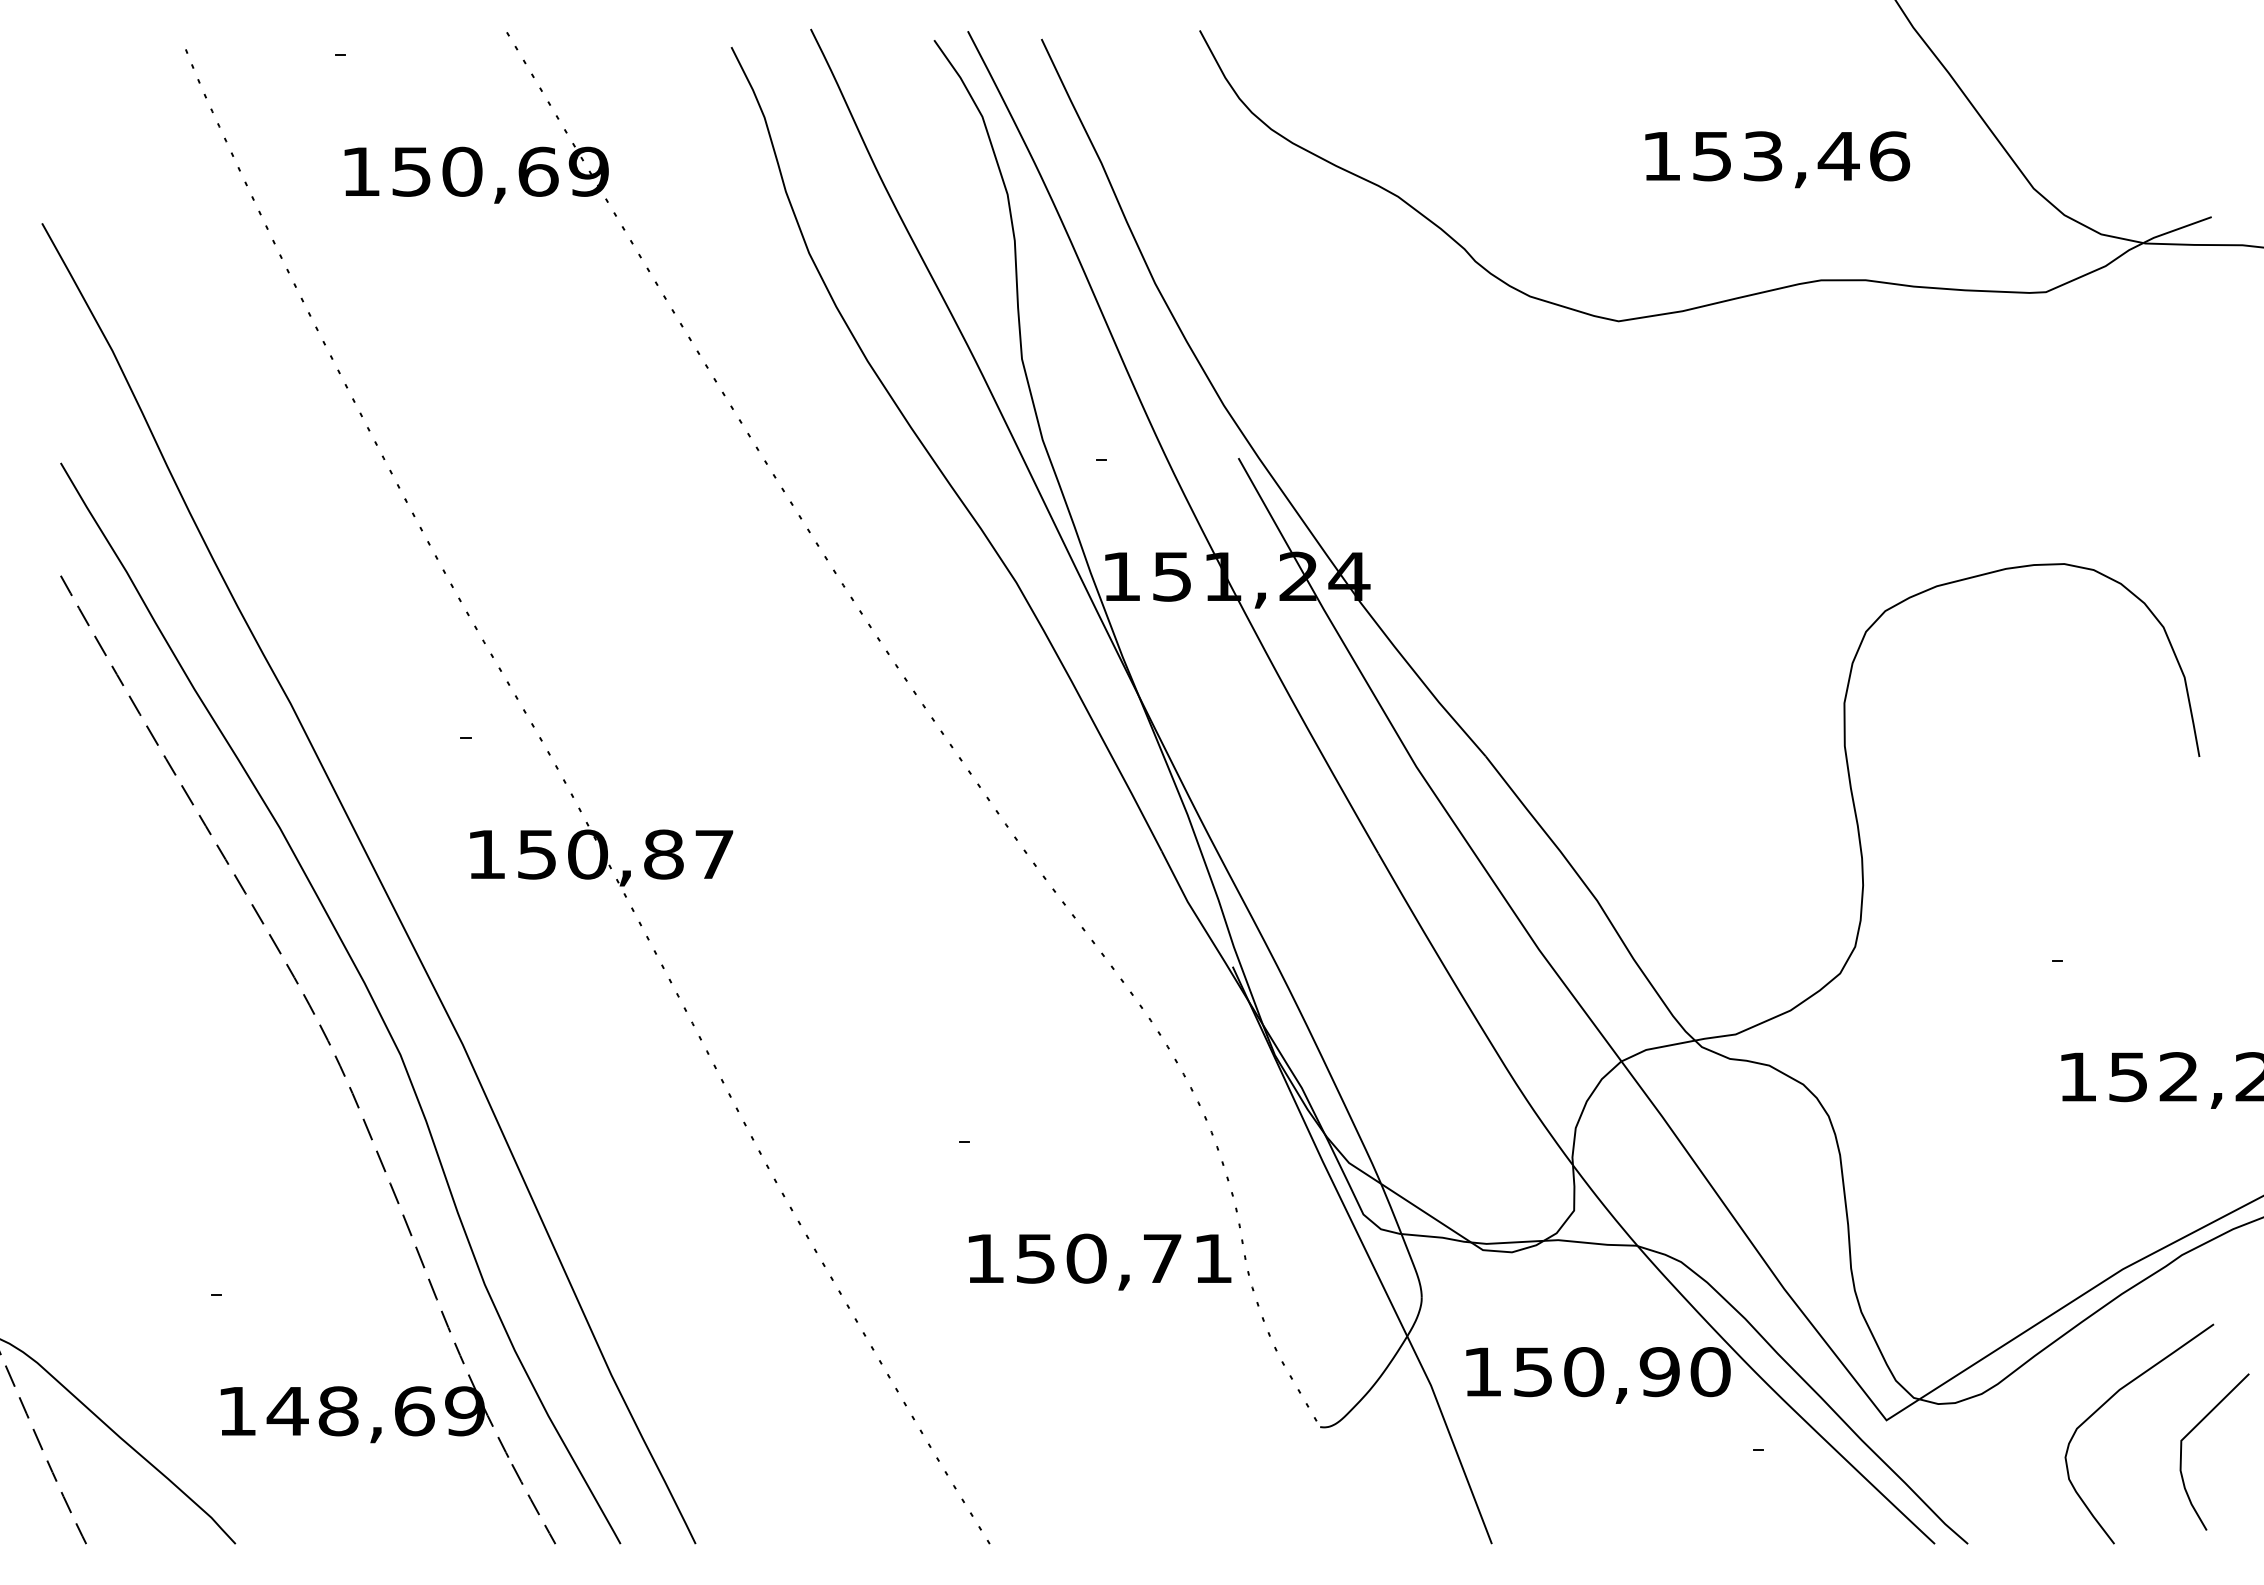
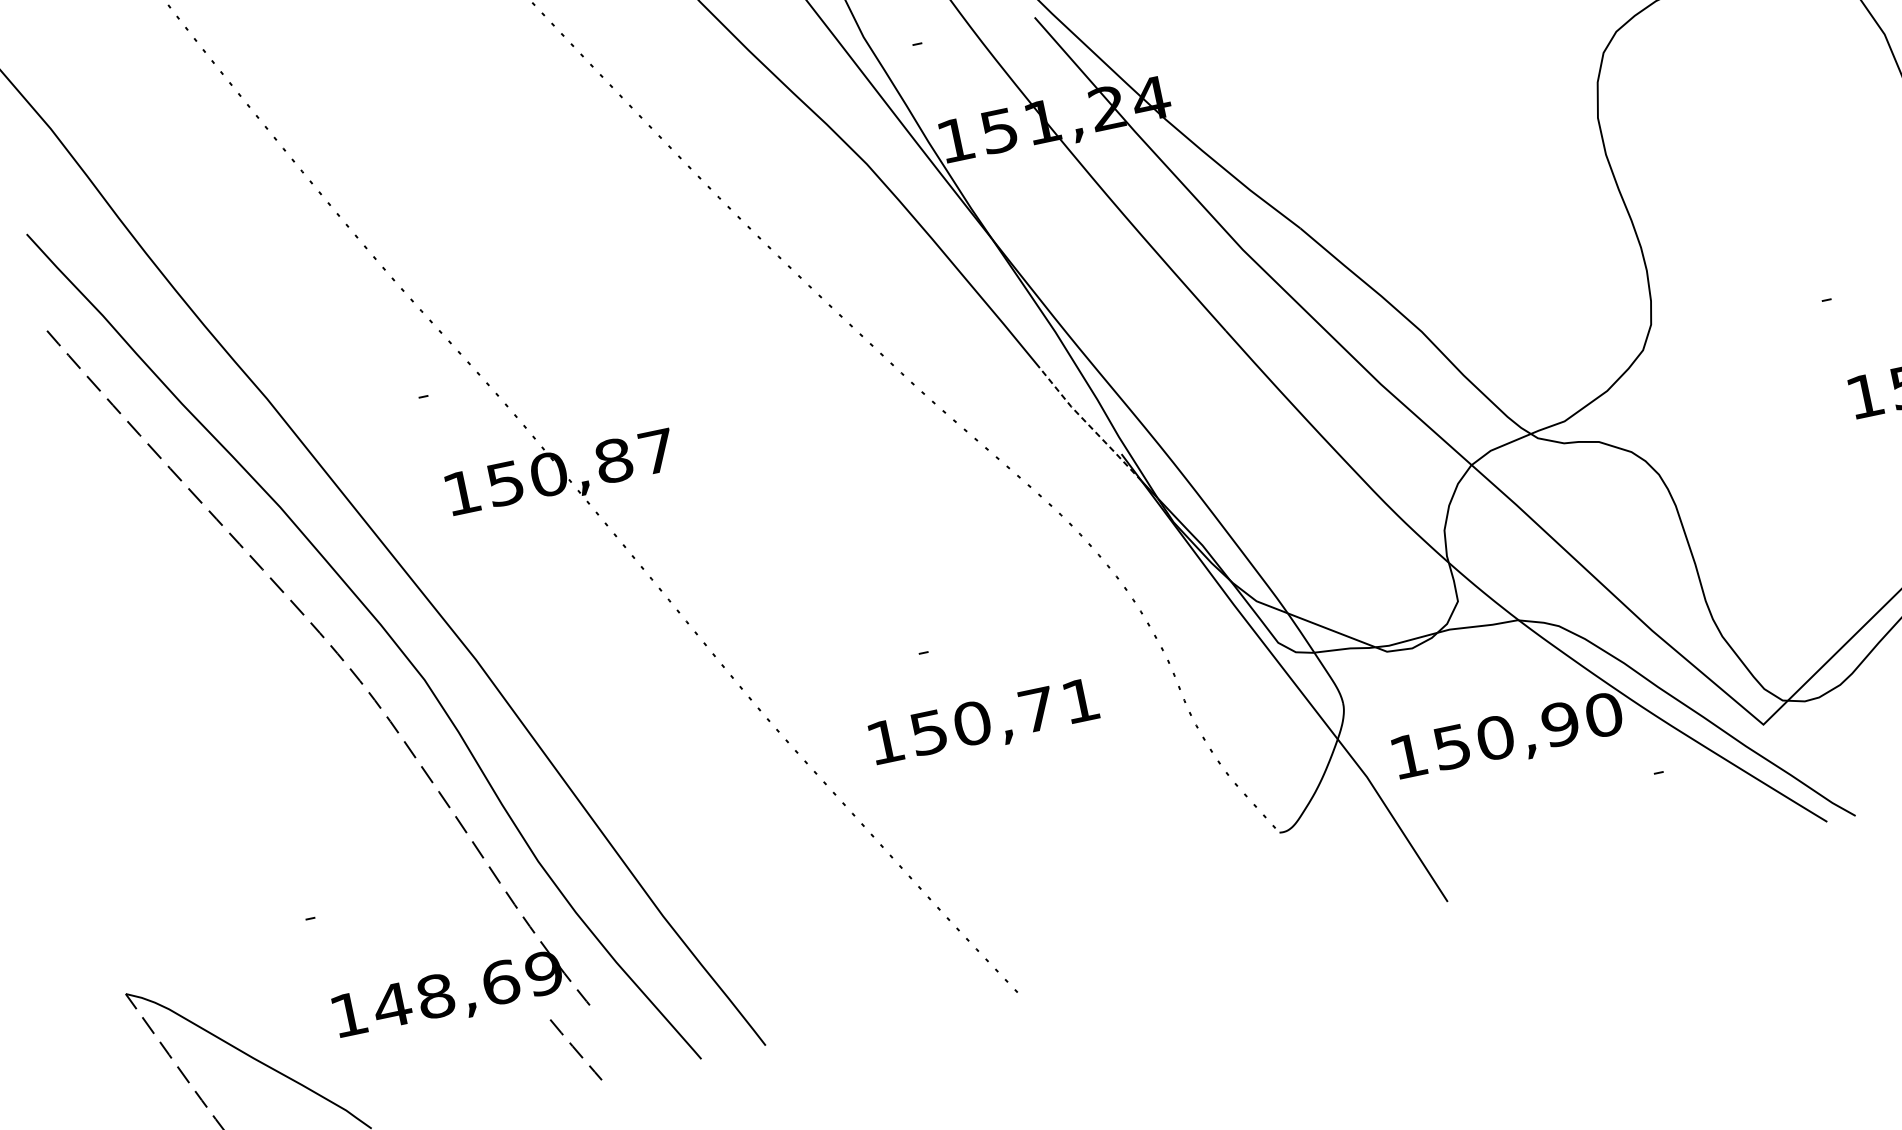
line: (1203, 927) -> (1089, 425), solid -> dashed
text: (1100, 1261) -> (984, 723), moved
curve: (533, 1504) -> (575, 1050), moved

